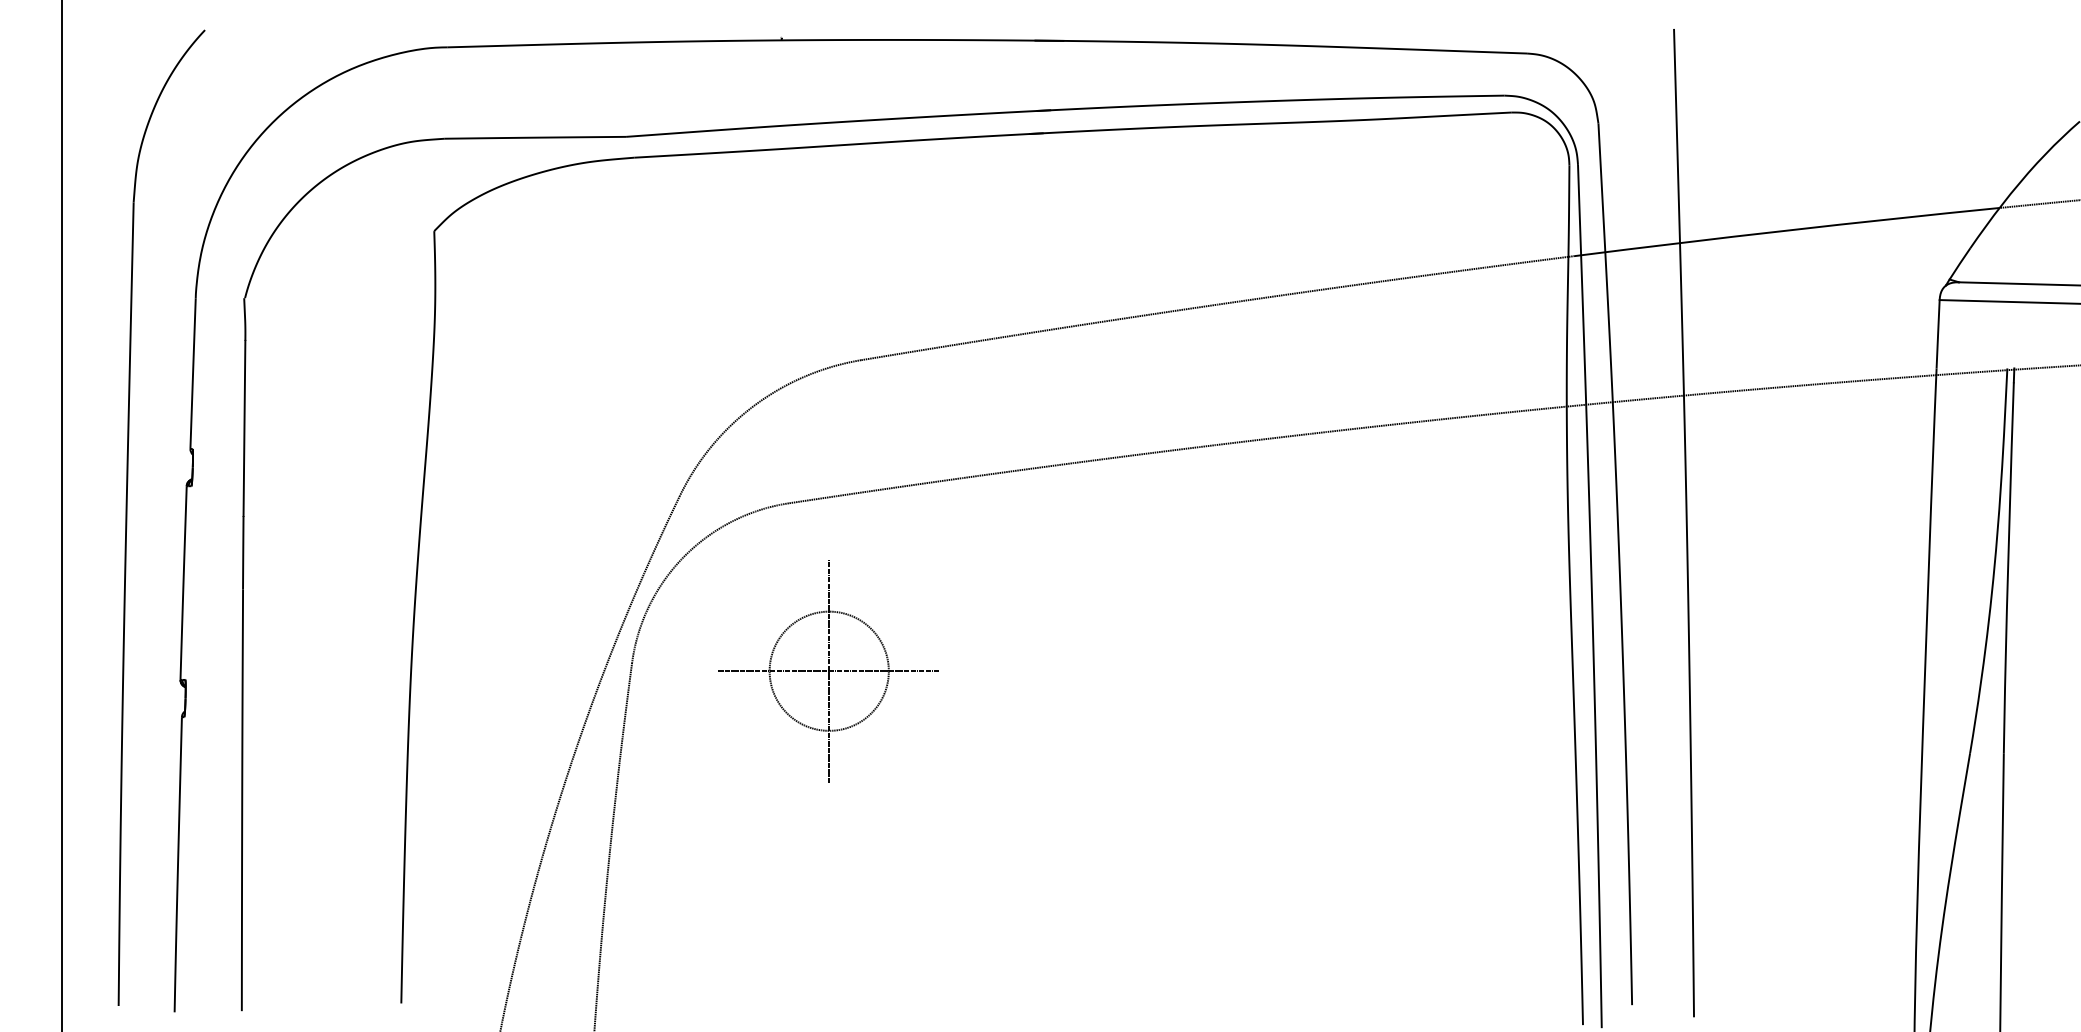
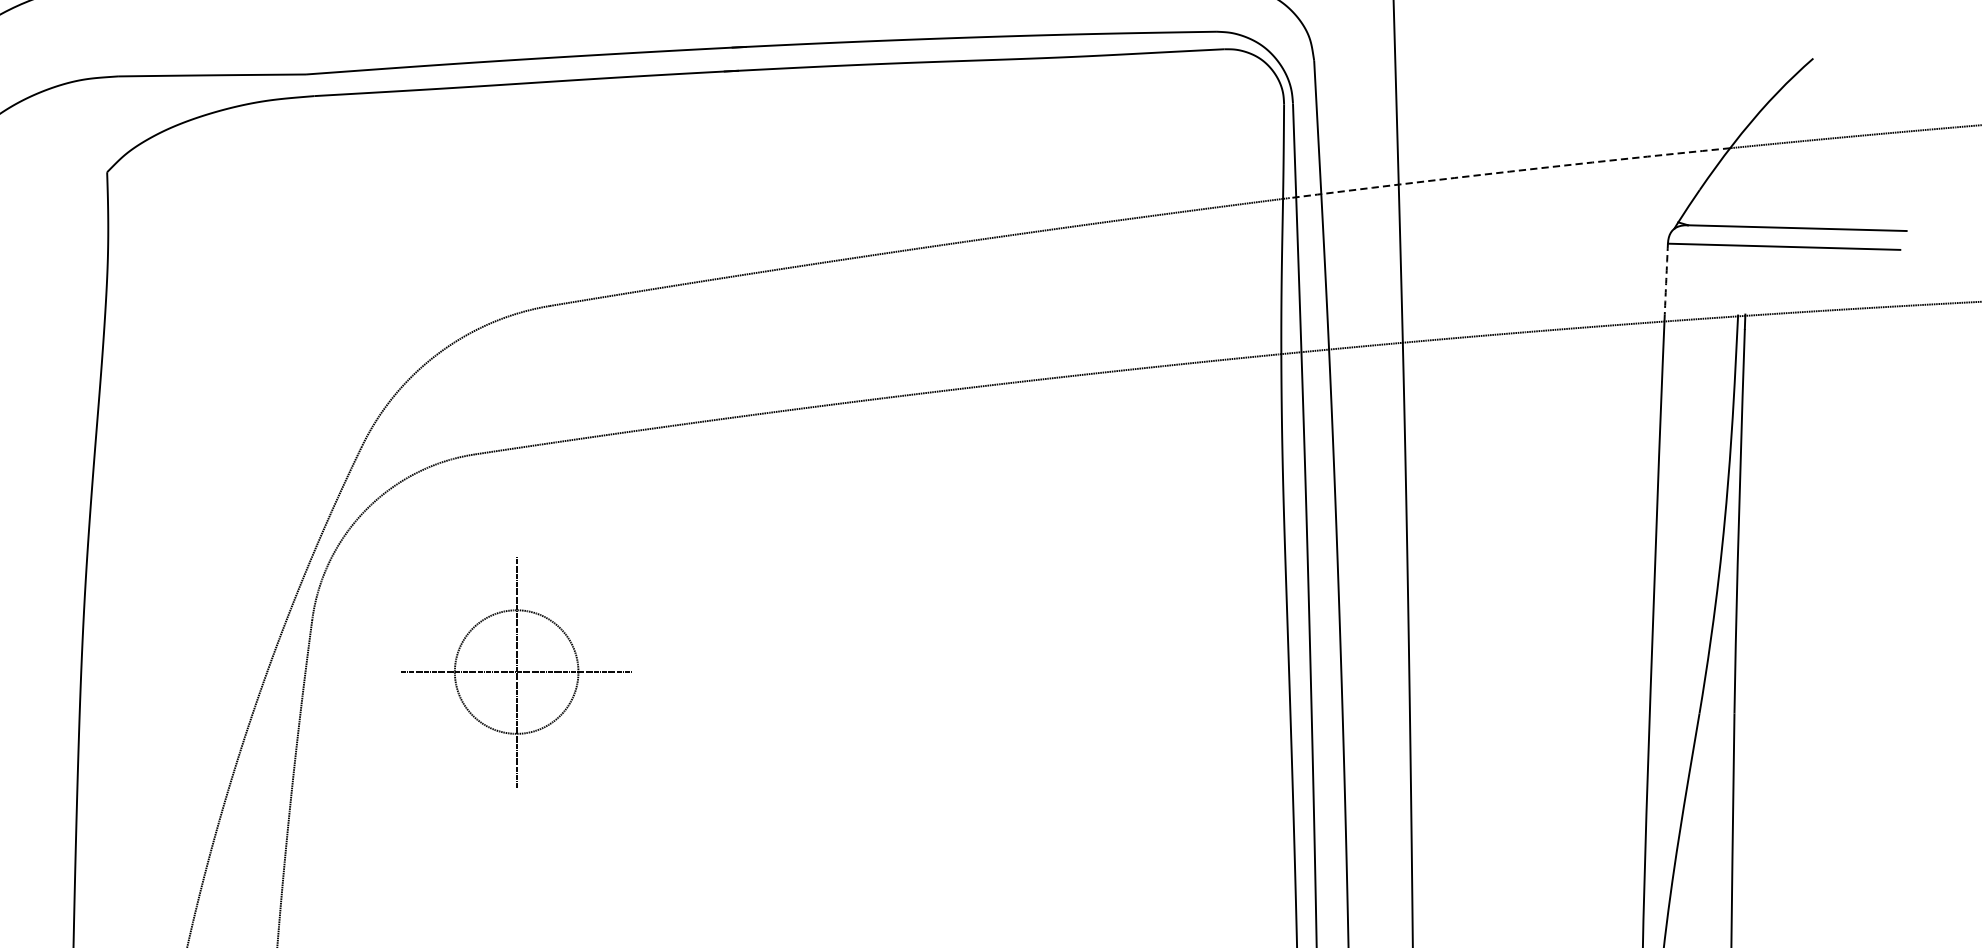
arc: (1787, 230) -> (1510, 171), solid -> dashed
arc: (1938, 334) -> (1666, 279), solid -> dashed
part: (828, 671) -> (515, 672), moved

